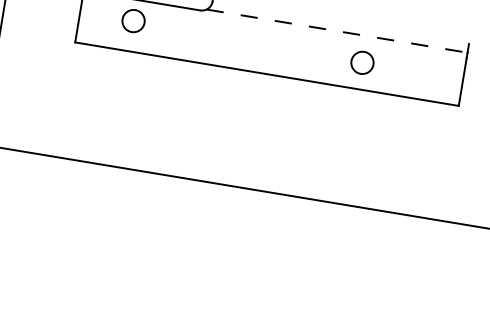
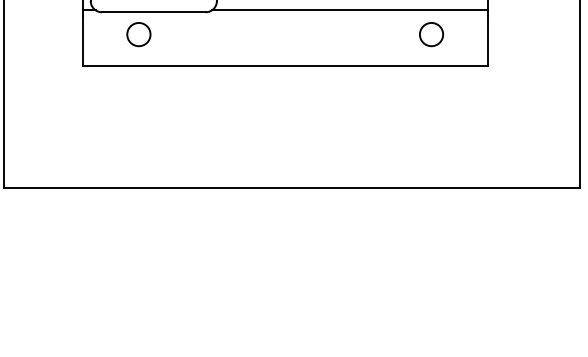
line: (337, 31) -> (350, 10), dashed -> solid
circle: (362, 62) -> (431, 34), moved

